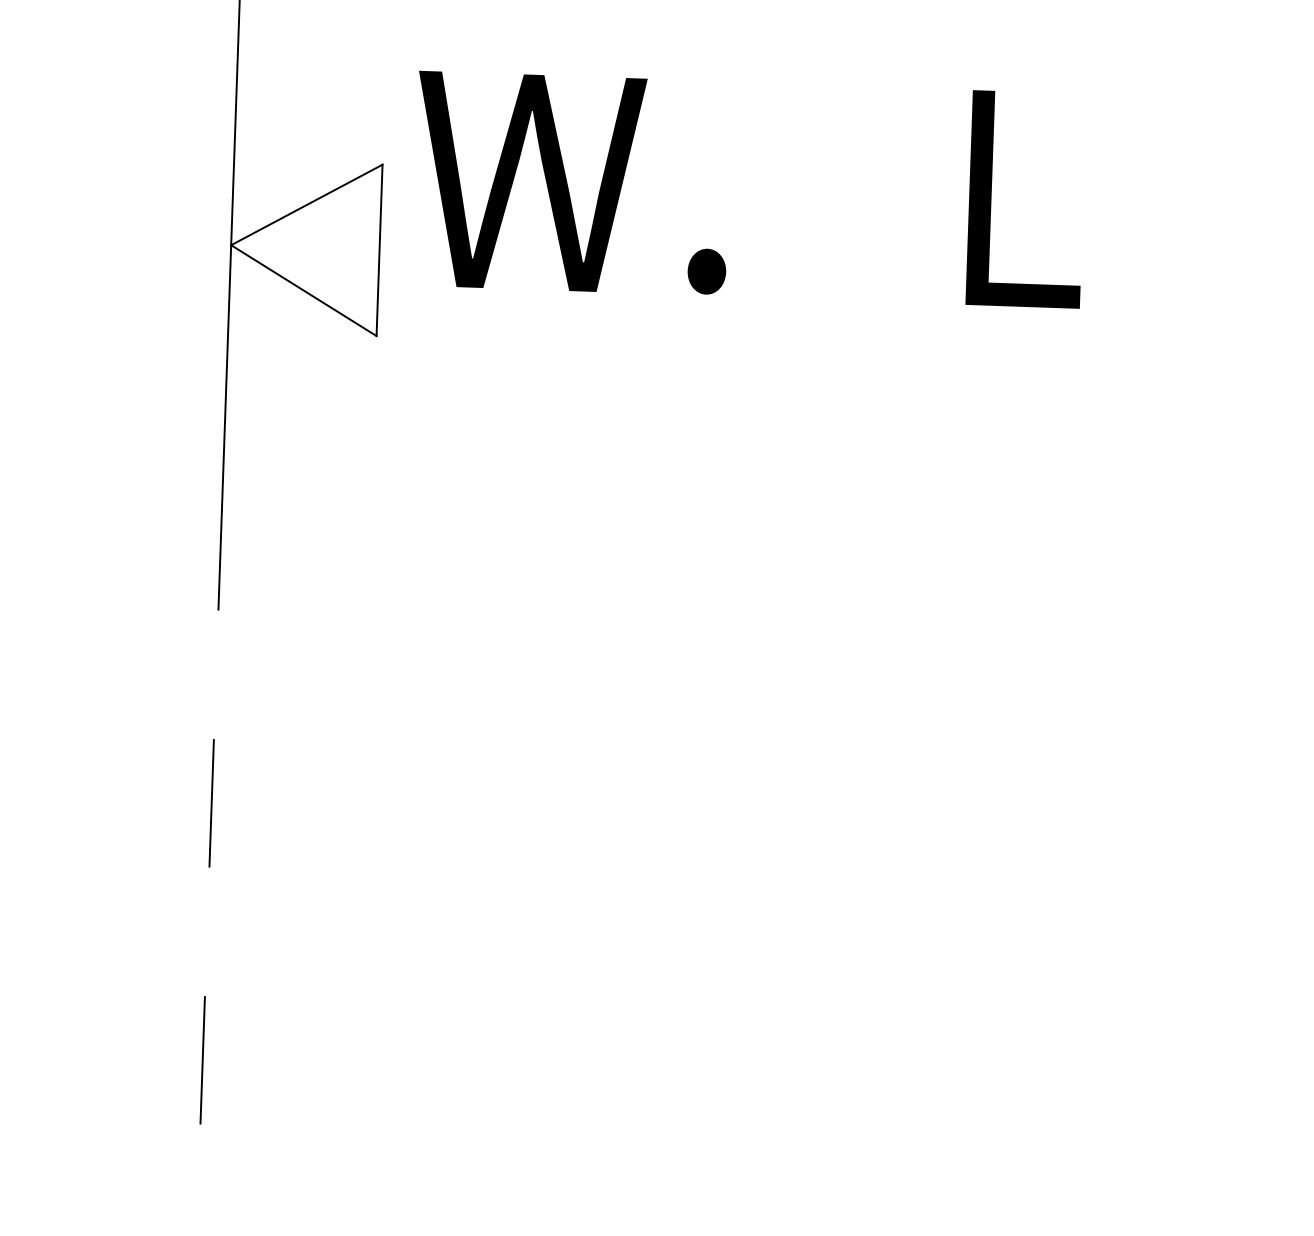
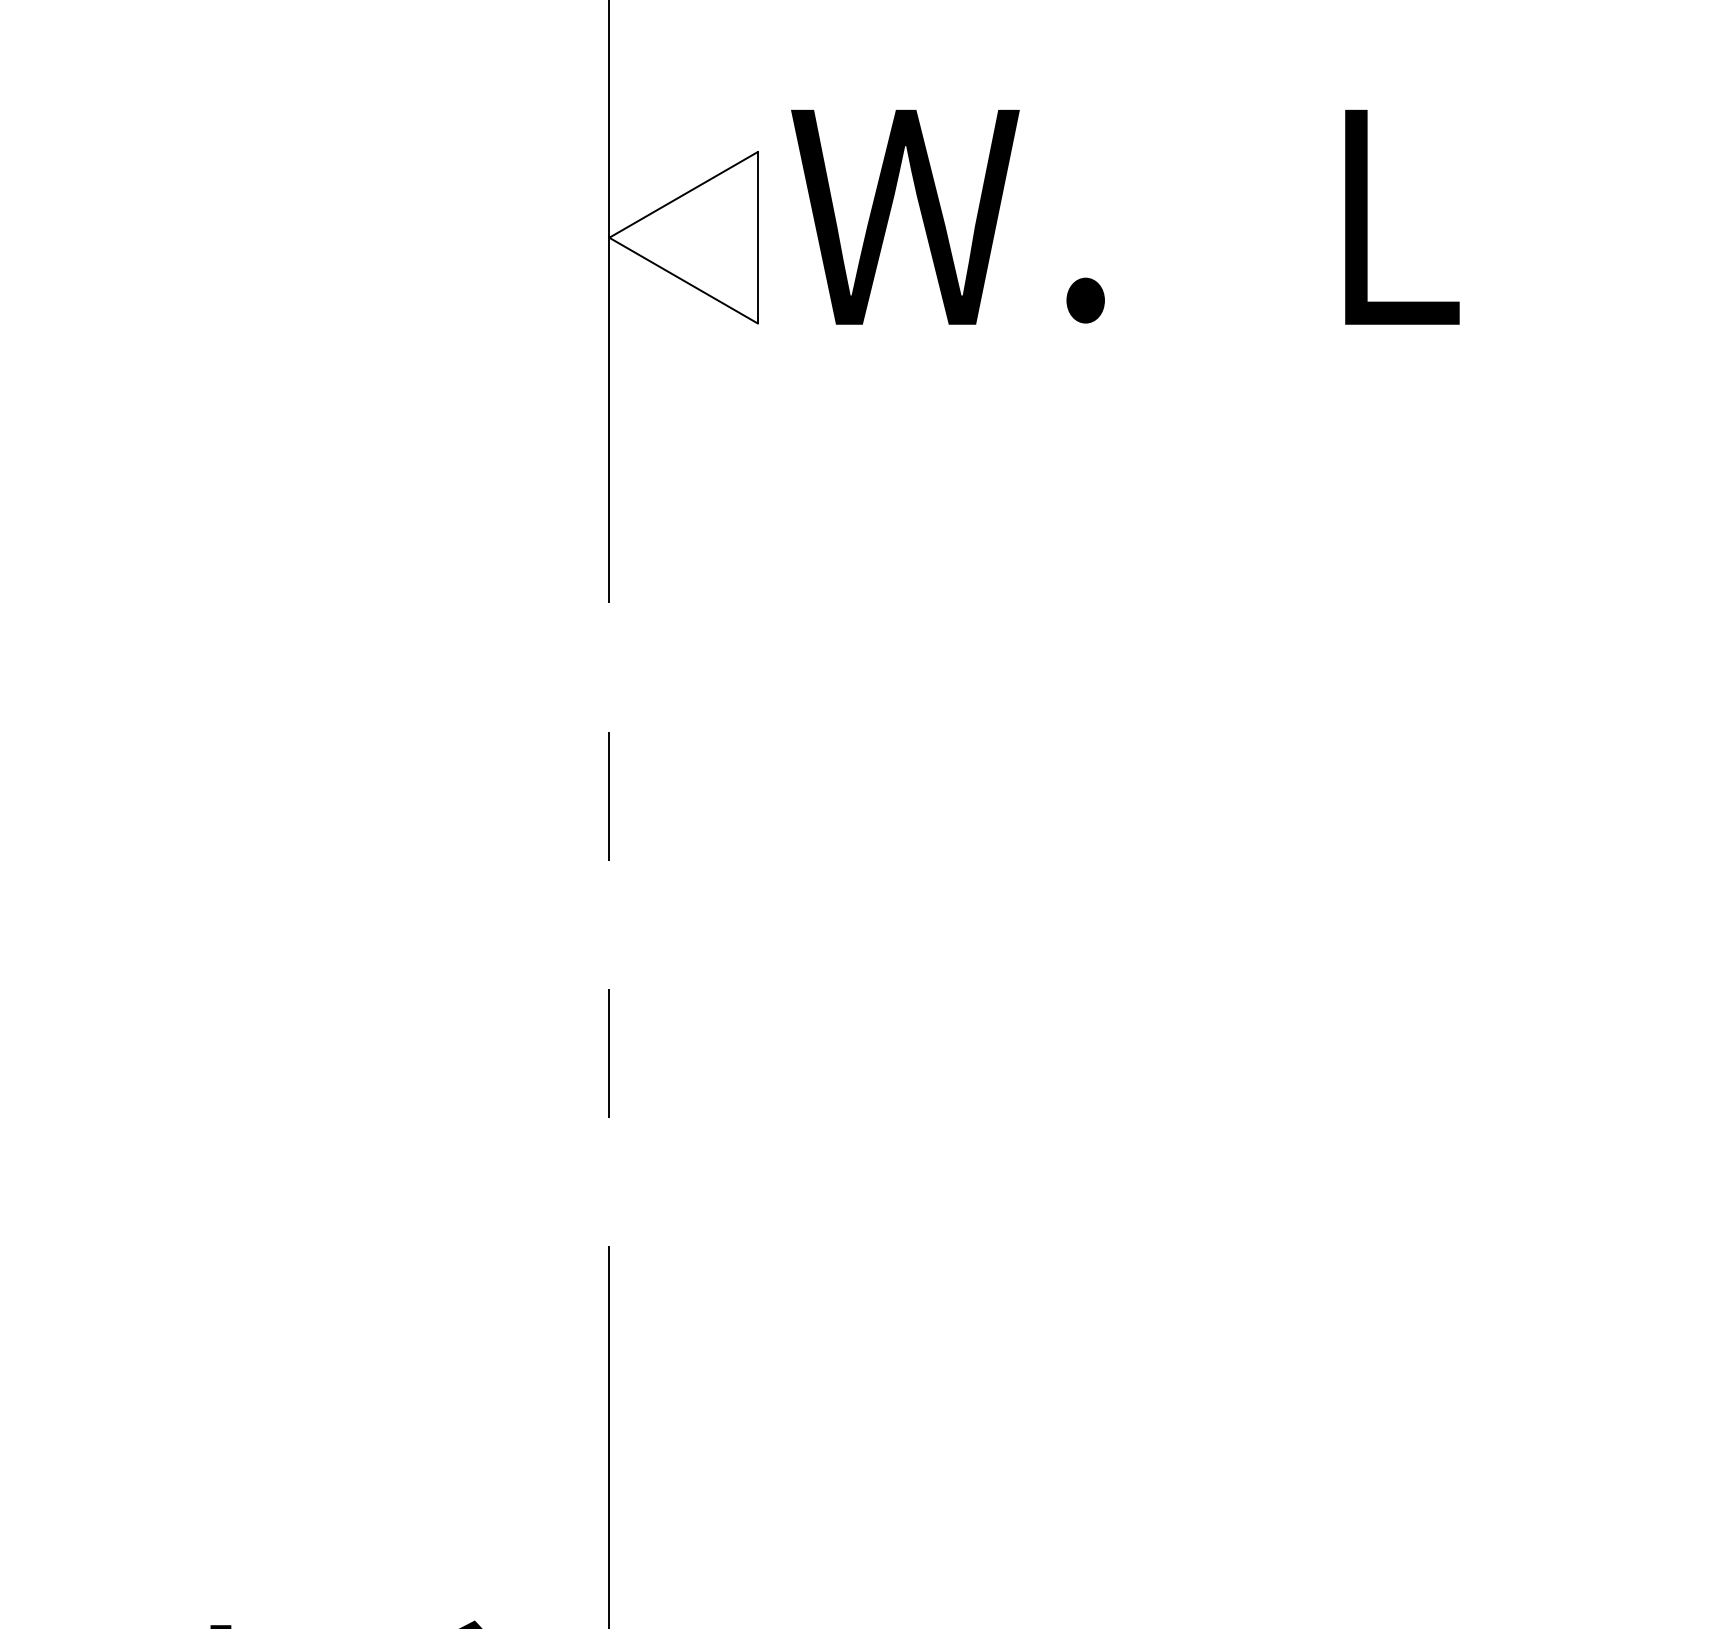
text: (749, 189) -> (1125, 216), moved

